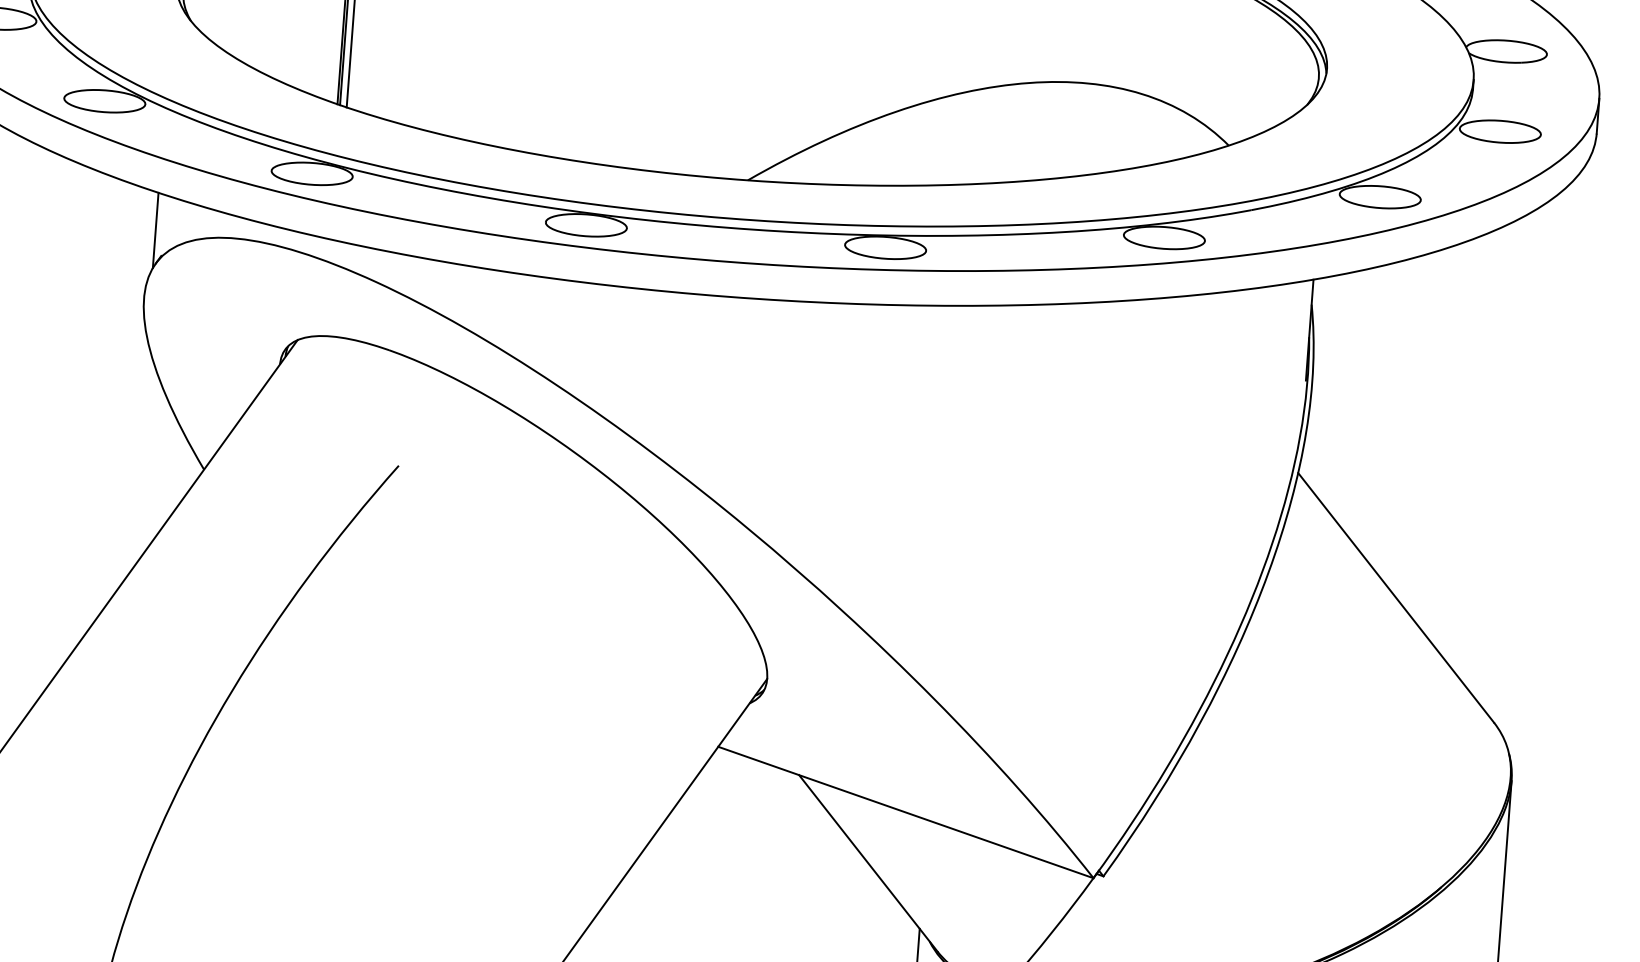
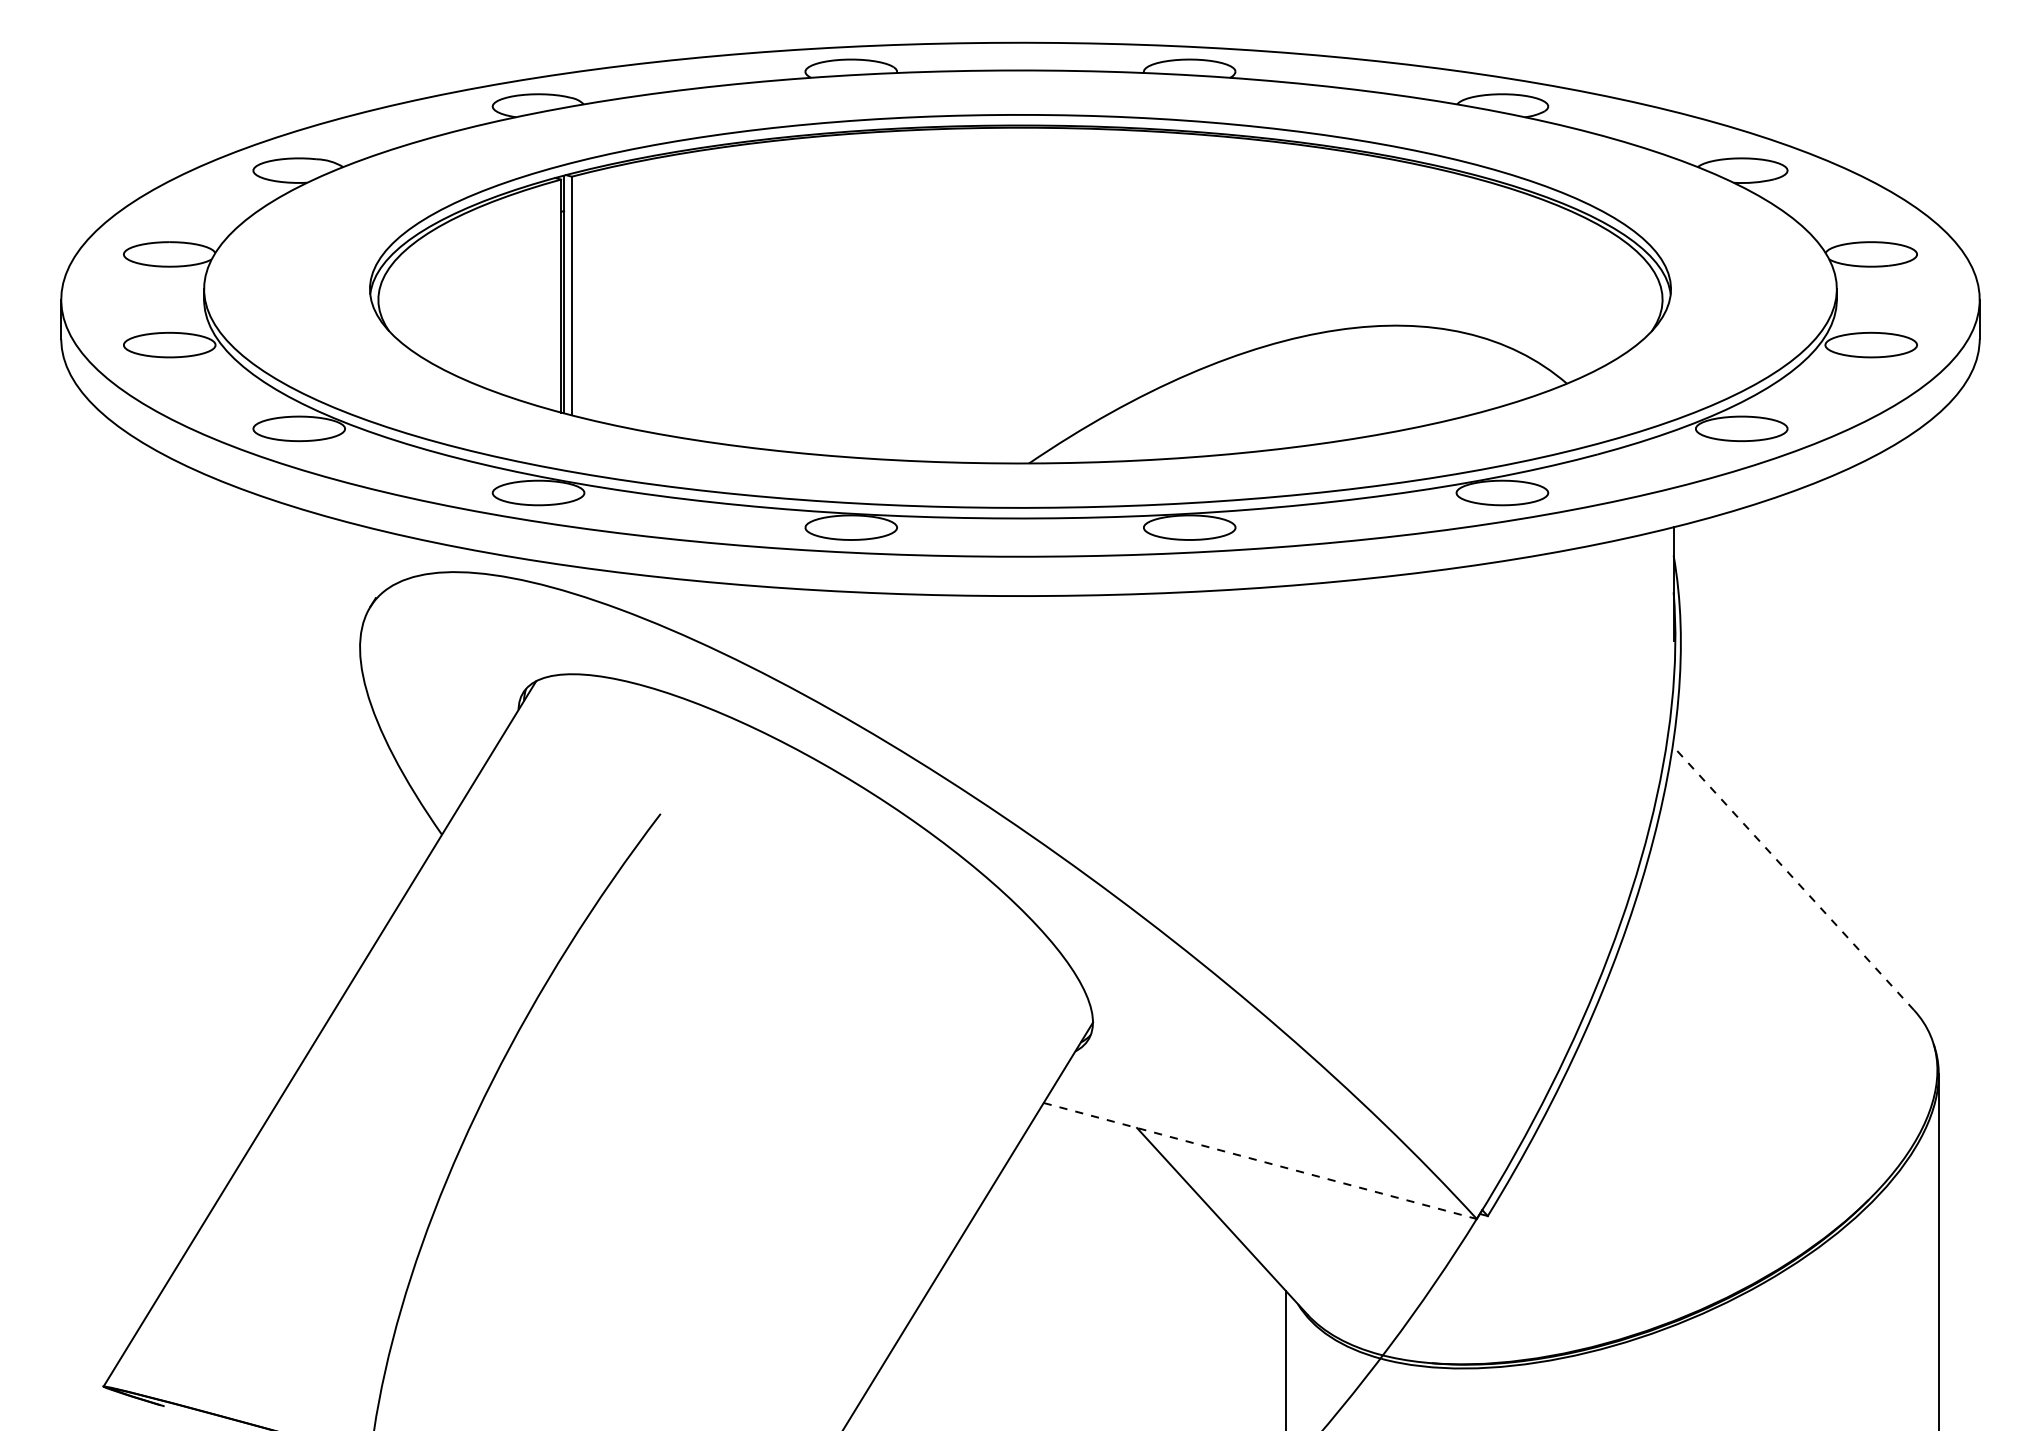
line: (155, 230) -> (367, 569), removed
line: (1396, 598) -> (1793, 878), solid -> dashed
line: (906, 812) -> (1260, 1161), solid -> dashed

